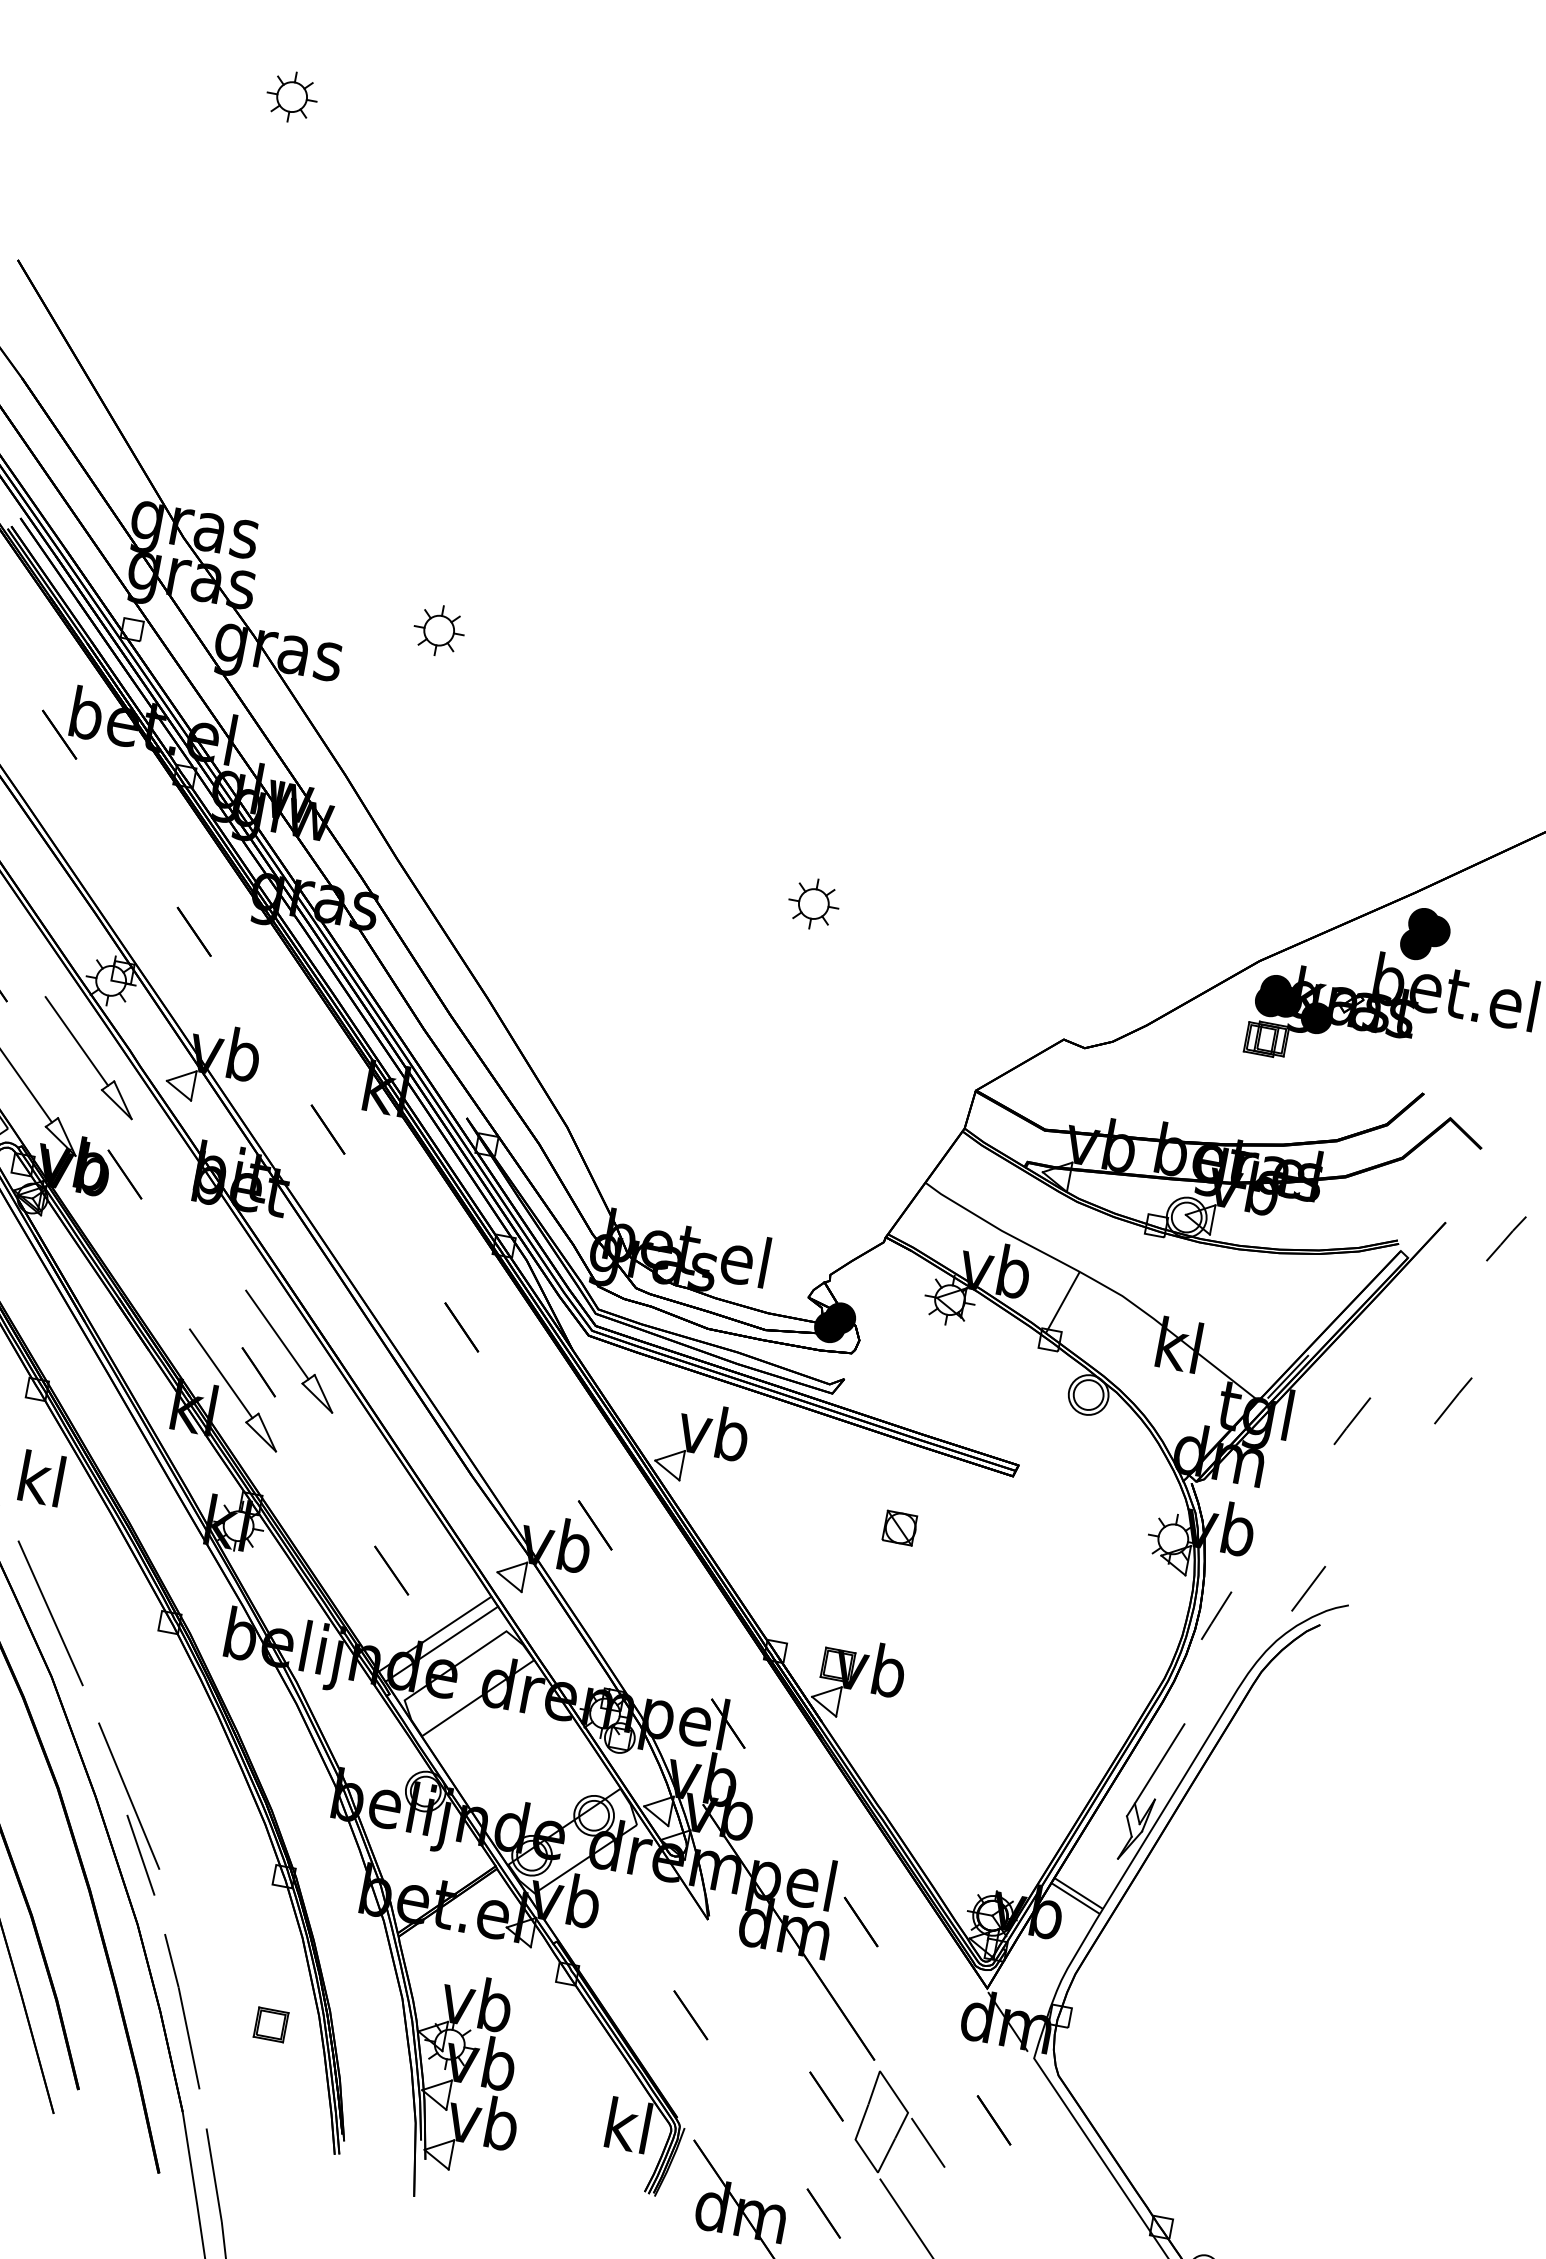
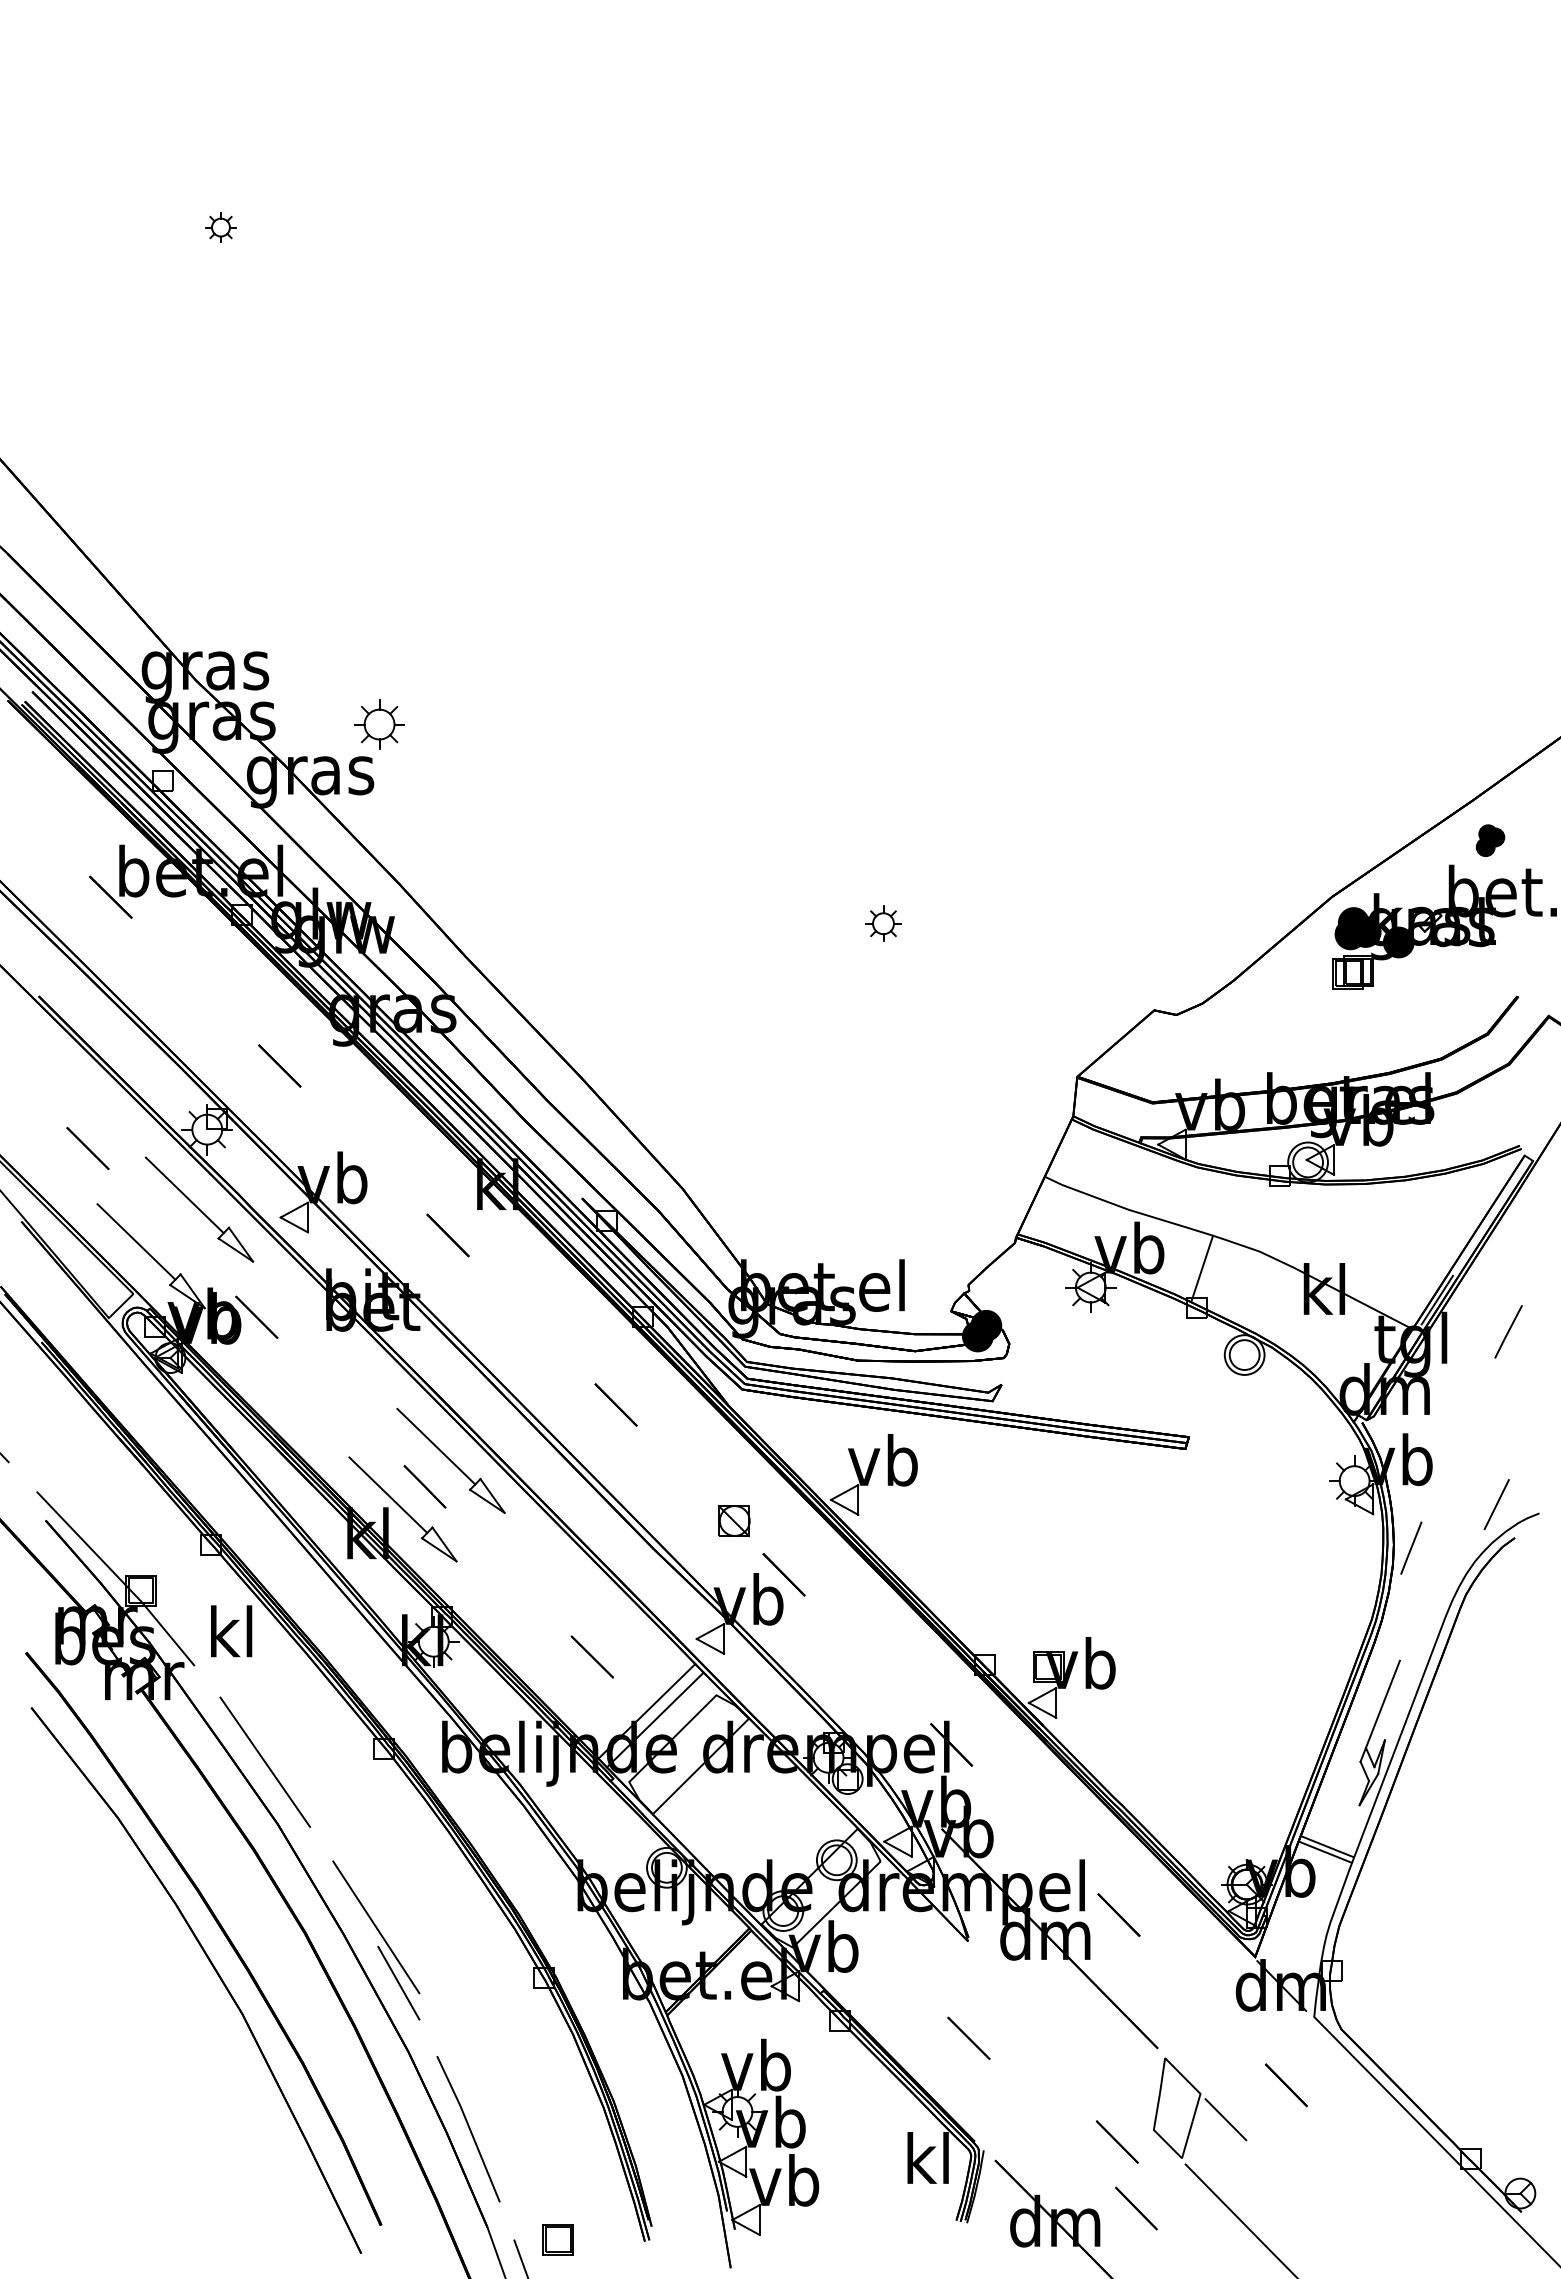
part: (291, 96) -> (220, 227), size x0.6
part: (439, 630) -> (379, 724), moved
part: (813, 903) -> (883, 923), size x0.7
part: (1425, 935) -> (1490, 840), size x0.6
part: (899, 1527) -> (733, 1520), moved
part: (270, 2024) -> (557, 2239), moved
line: (825, 2095) -> (1116, 2141), moved

